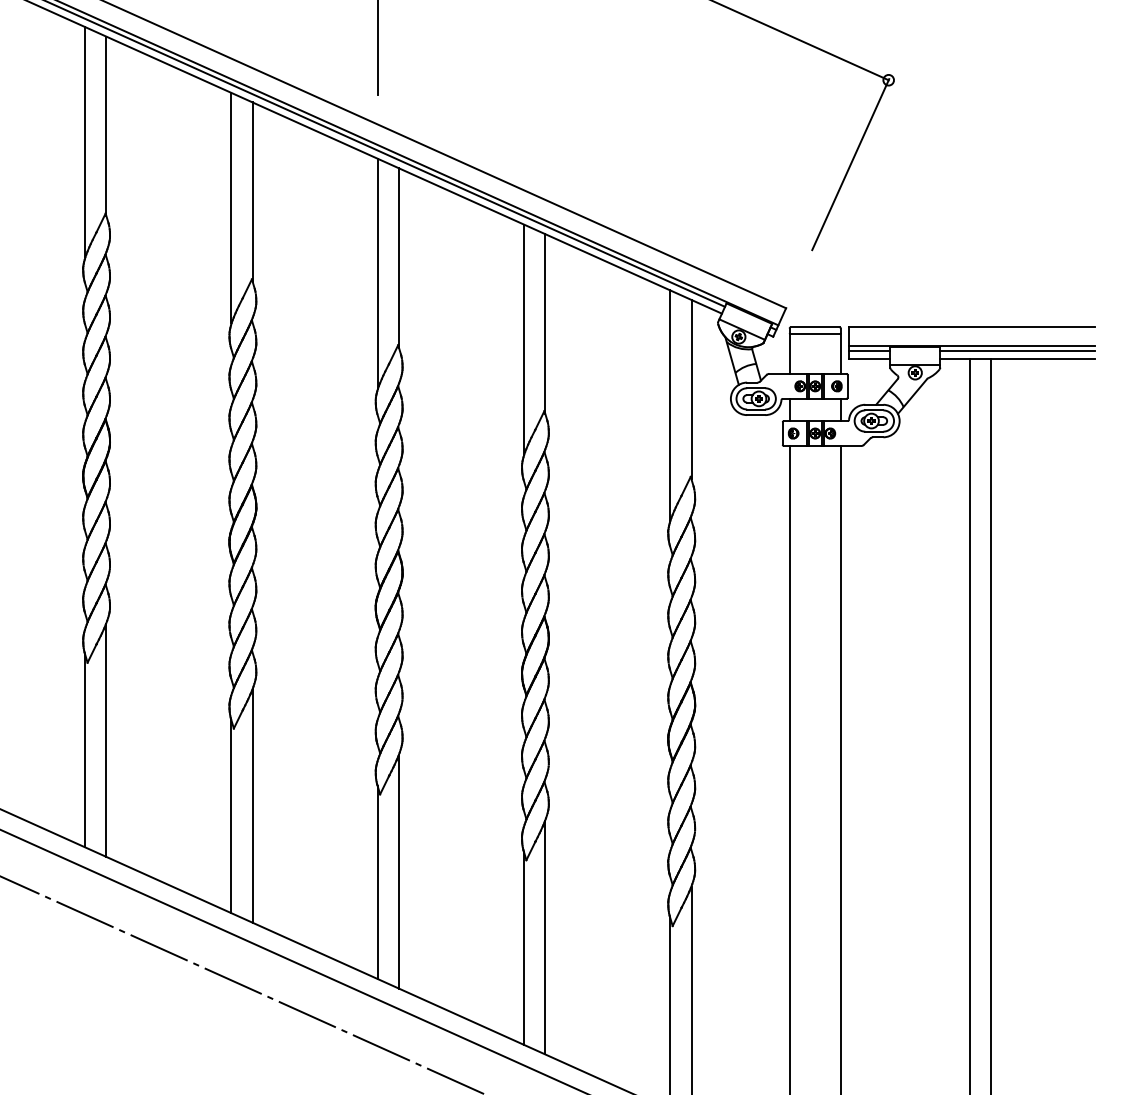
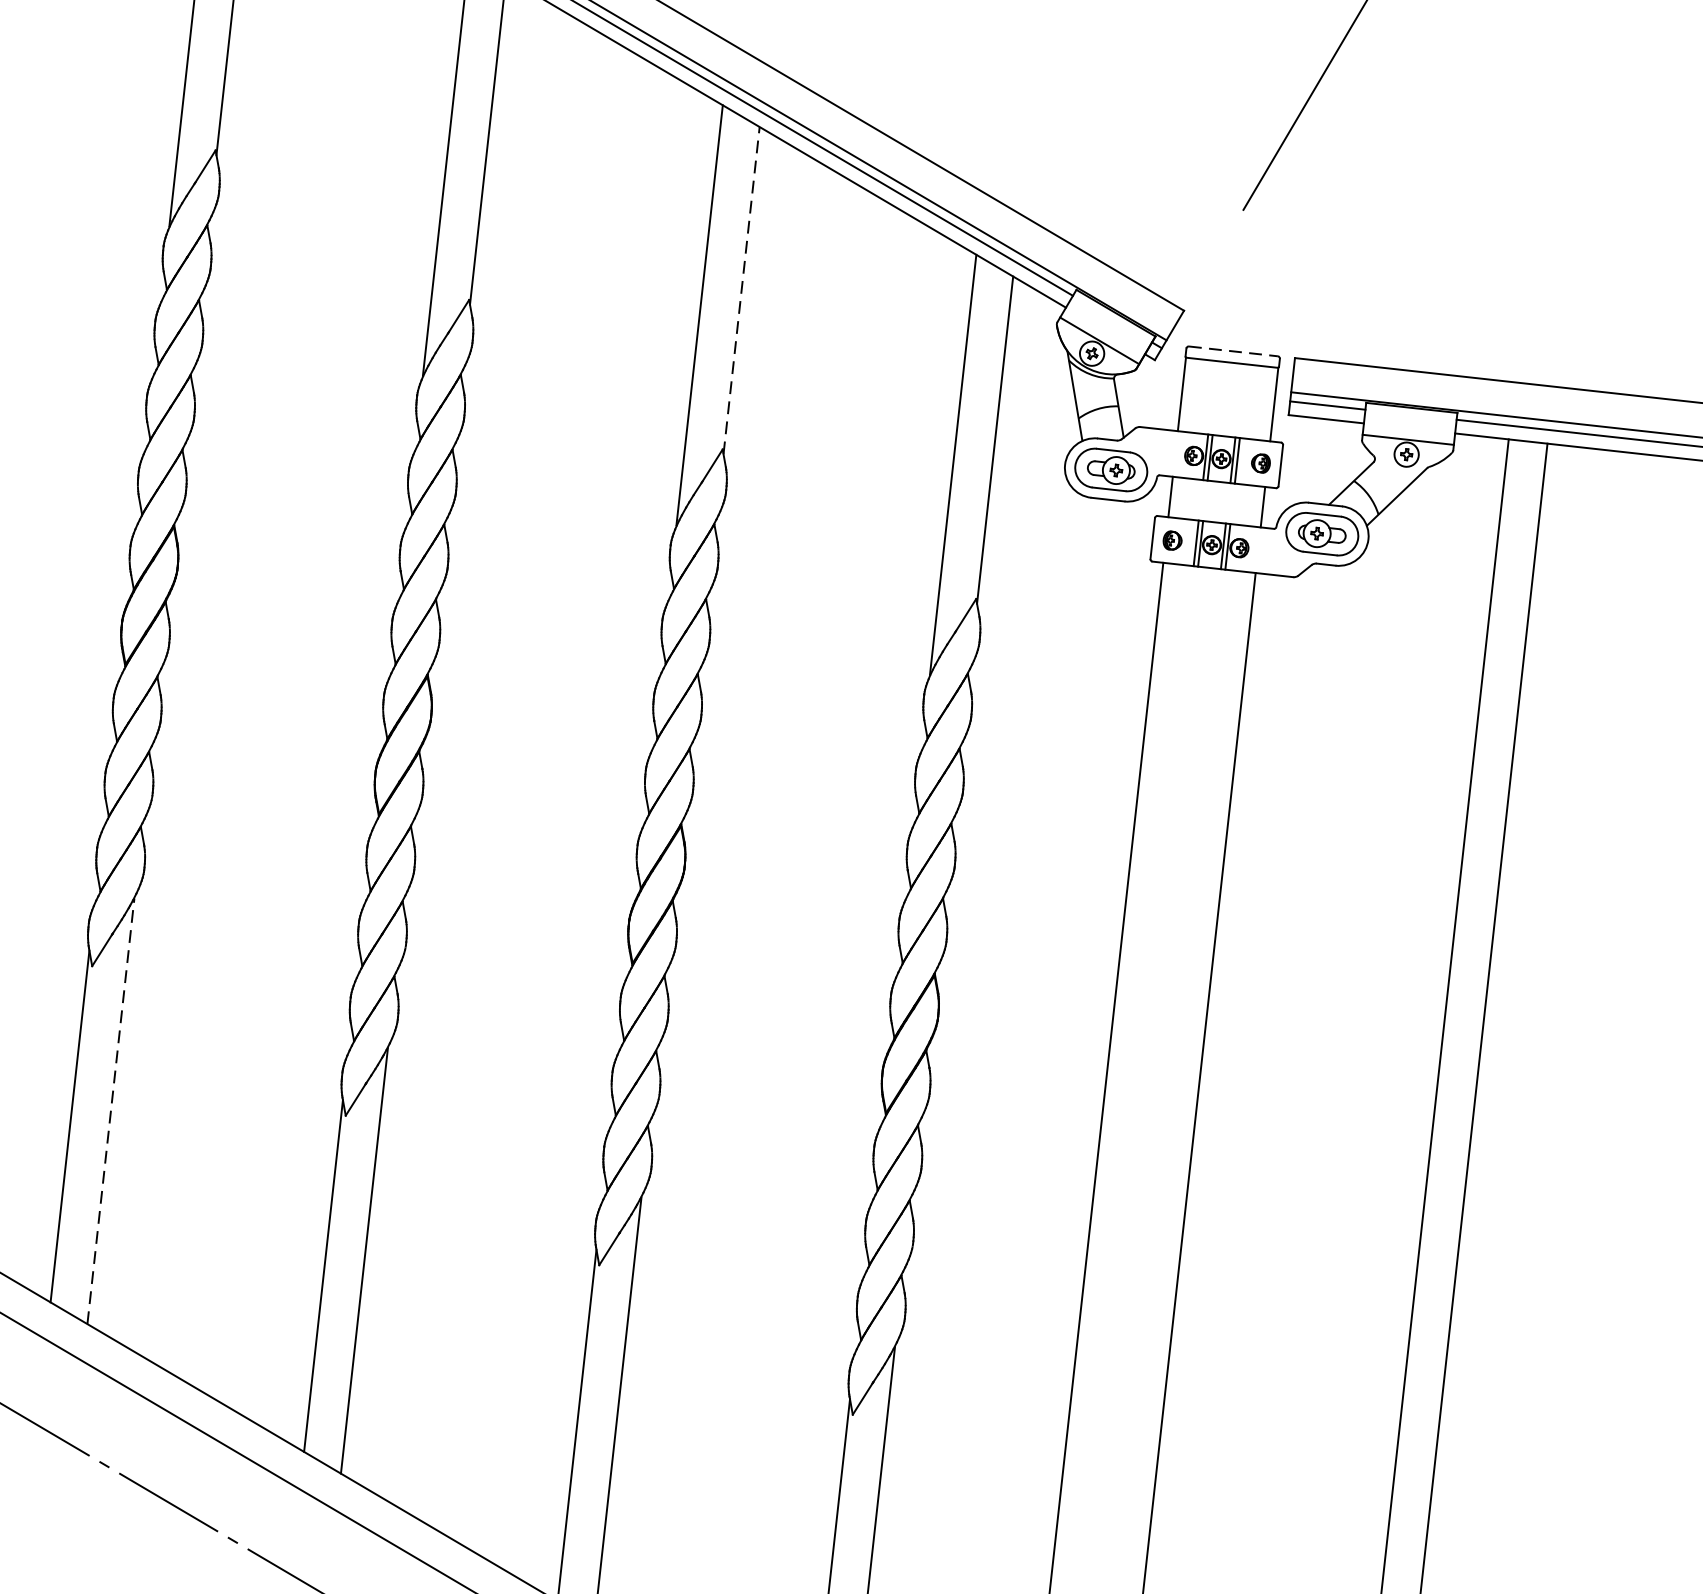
line: (545, 323) -> (742, 290), solid -> dashed
line: (815, 327) -> (1233, 351), solid -> dashed
line: (252, 806) -> (110, 1112), solid -> dashed

